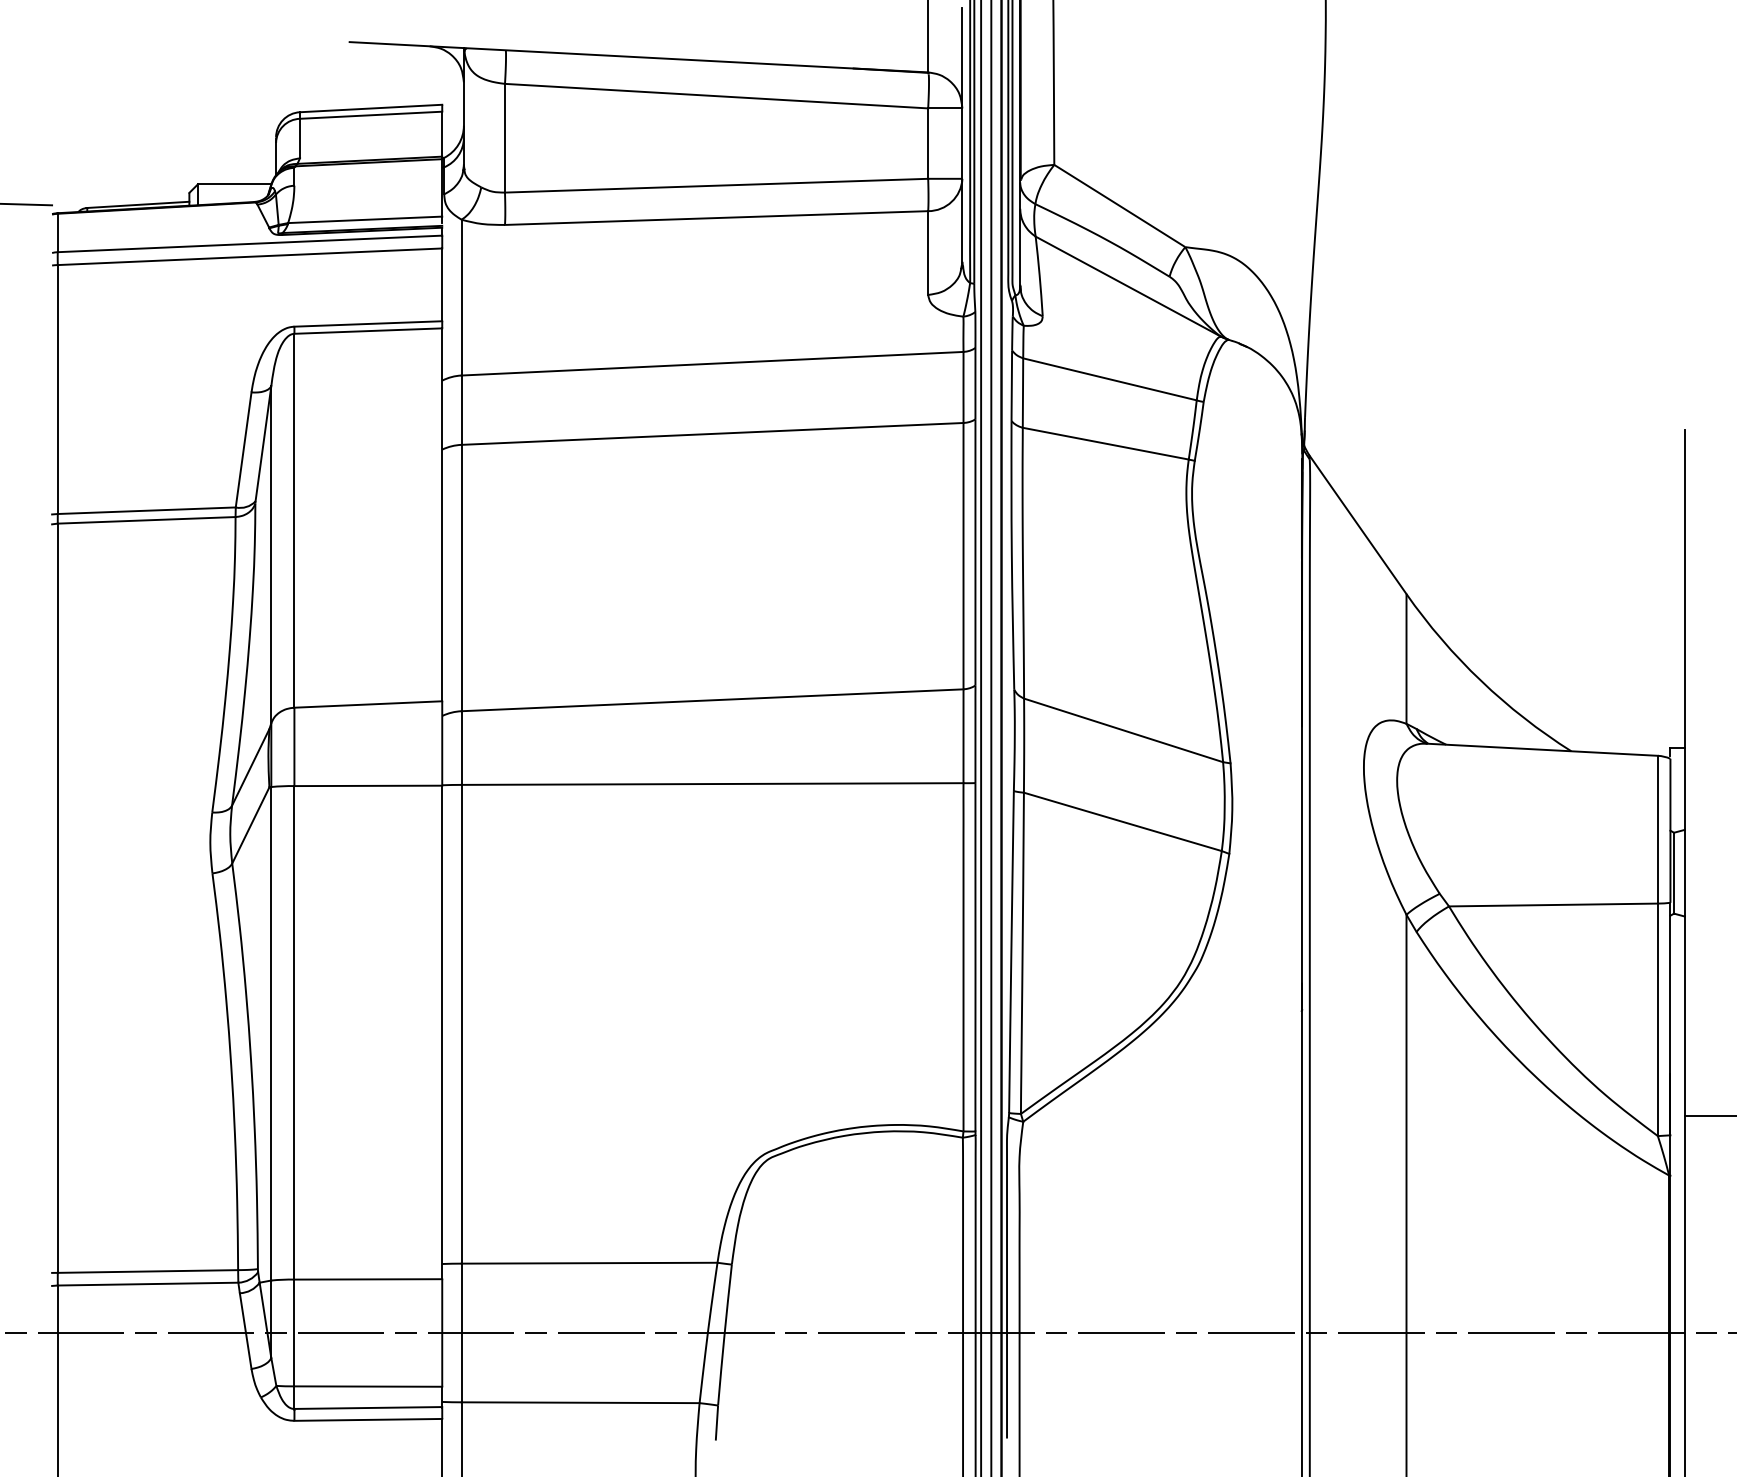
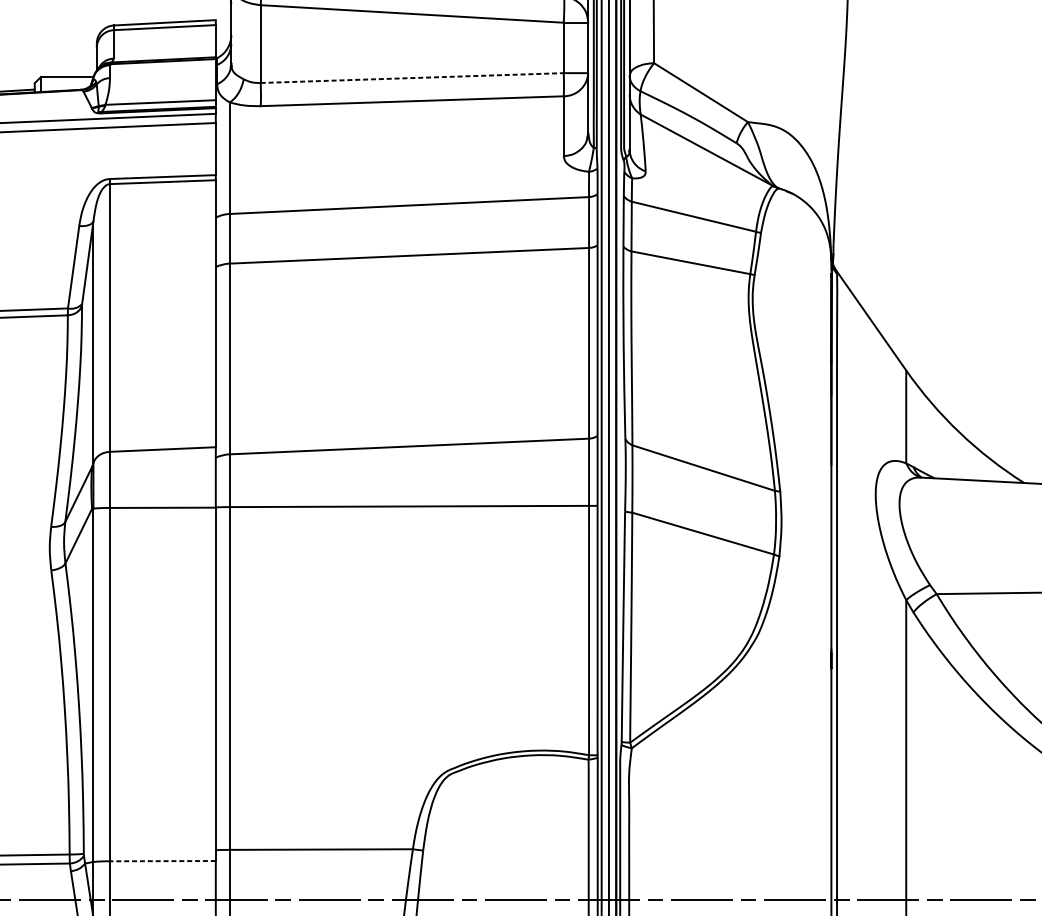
line: (716, 185) -> (412, 77), solid -> dashed
line: (368, 1279) -> (163, 861), solid -> dashed

